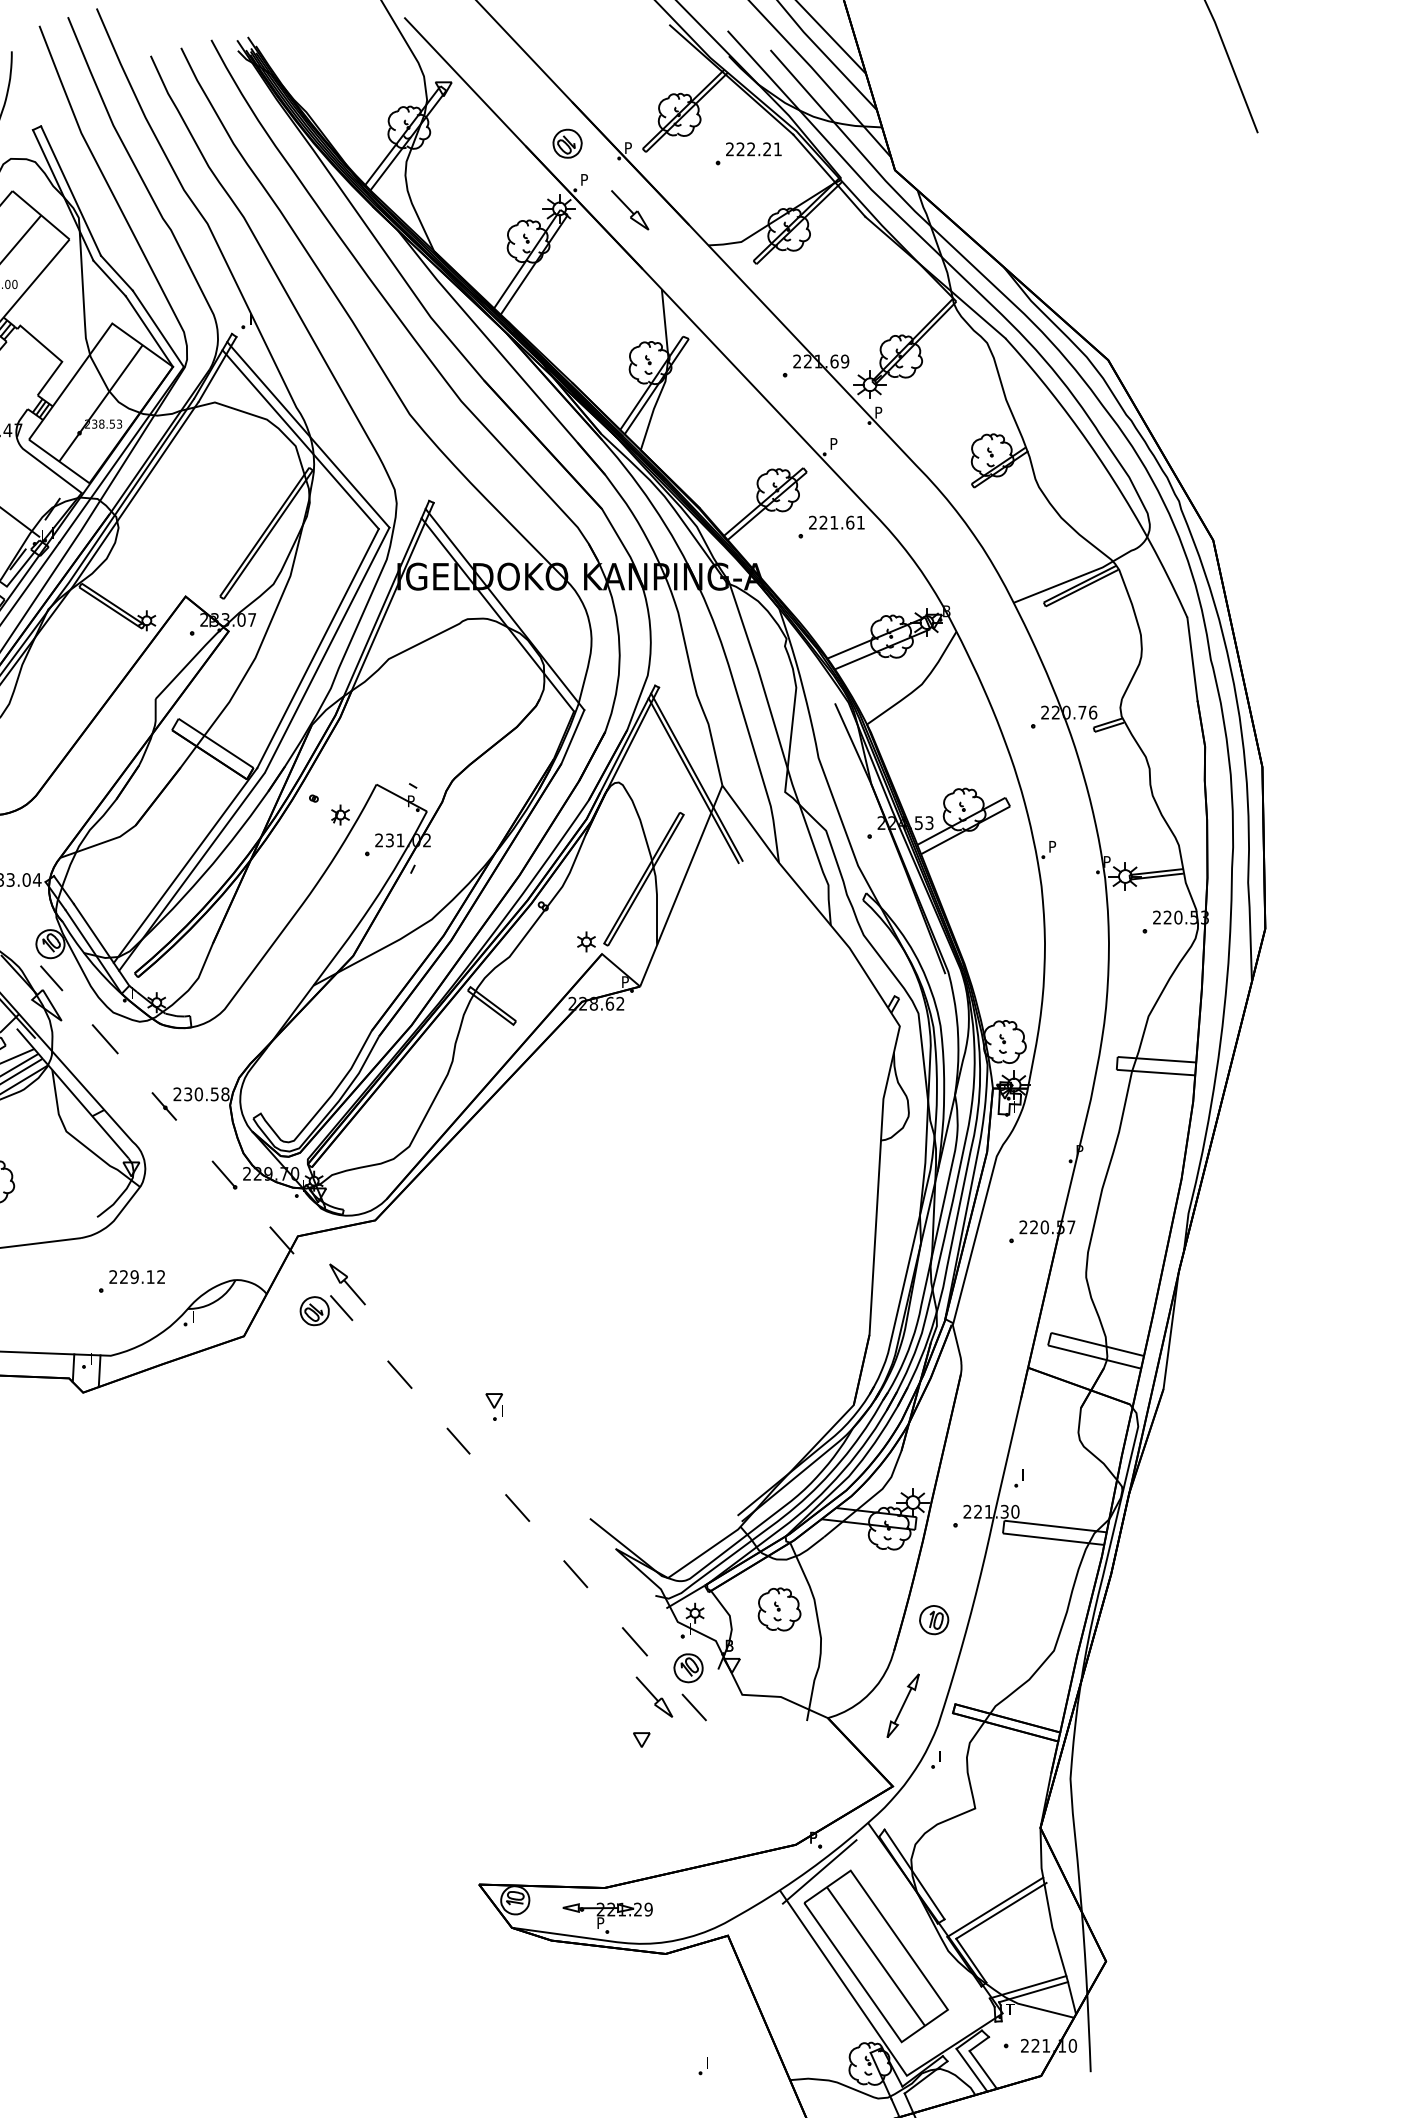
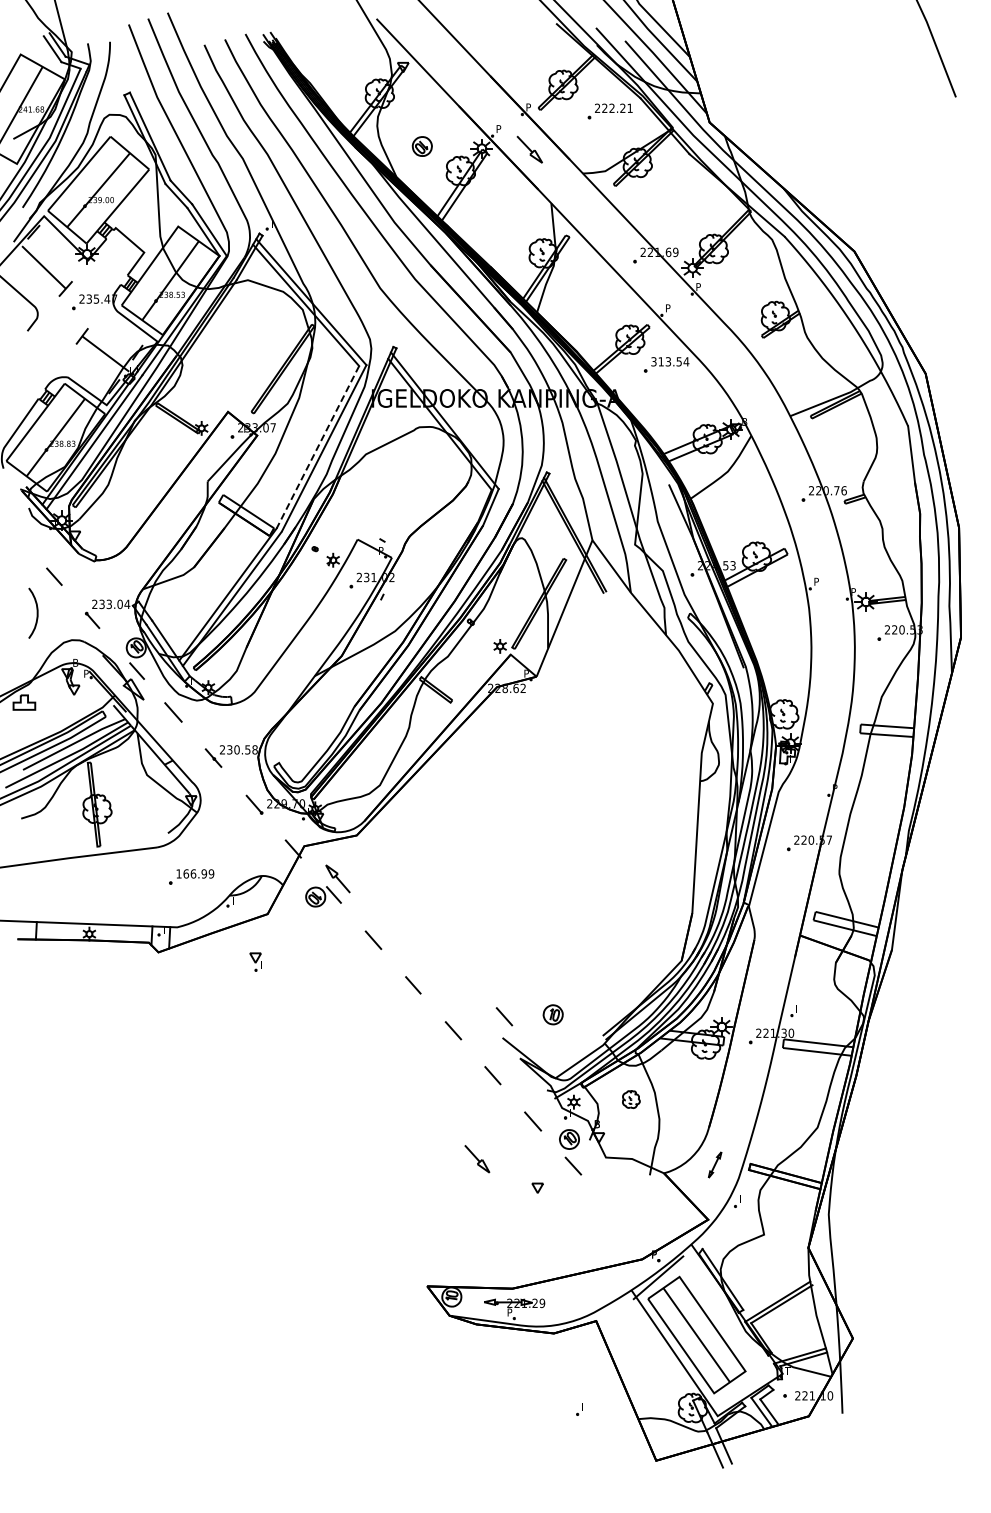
part: (566, 143) -> (421, 146), moved
text: (837, 522) -> (670, 361), 221.61 -> 313.54
line: (317, 648) -> (317, 447), solid -> dashed
text: (137, 1276) -> (195, 873), 229.12 -> 166.99
part: (494, 1406) -> (255, 961), moved
line: (592, 1487) -> (504, 1016), added
part: (779, 1609) -> (631, 1099), size x0.6
part: (933, 1619) -> (552, 1014), moved
part: (654, 1697) -> (477, 1159), moved
part: (902, 1705) -> (714, 1164), size x0.6

